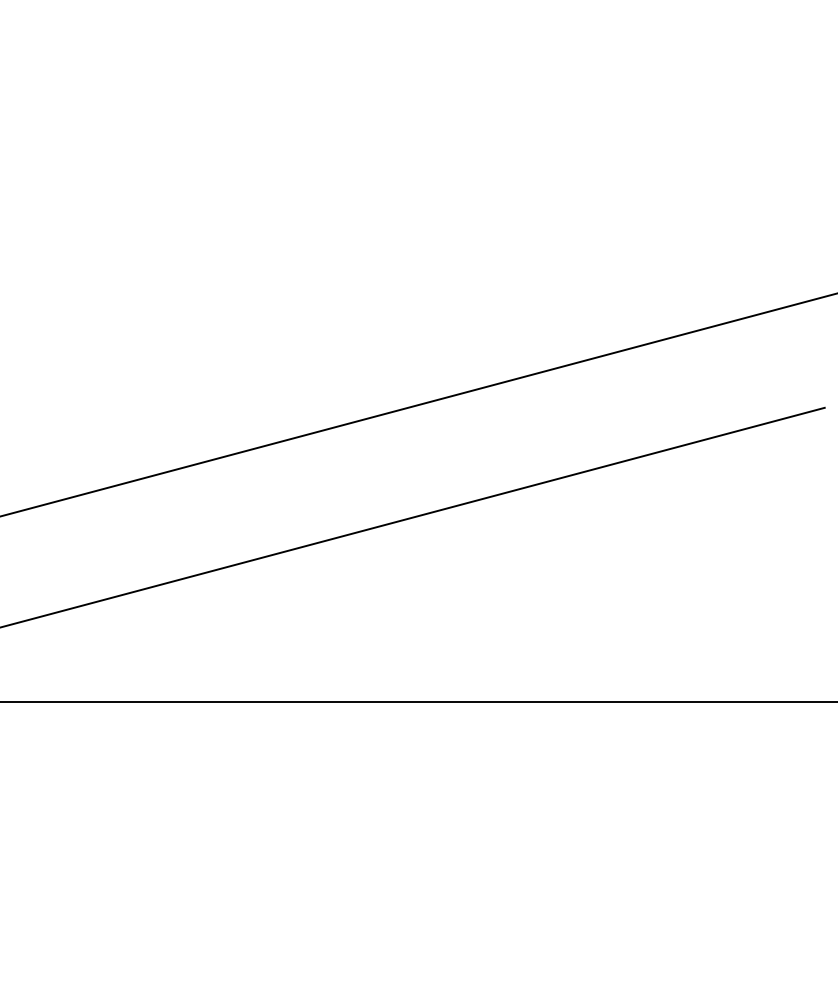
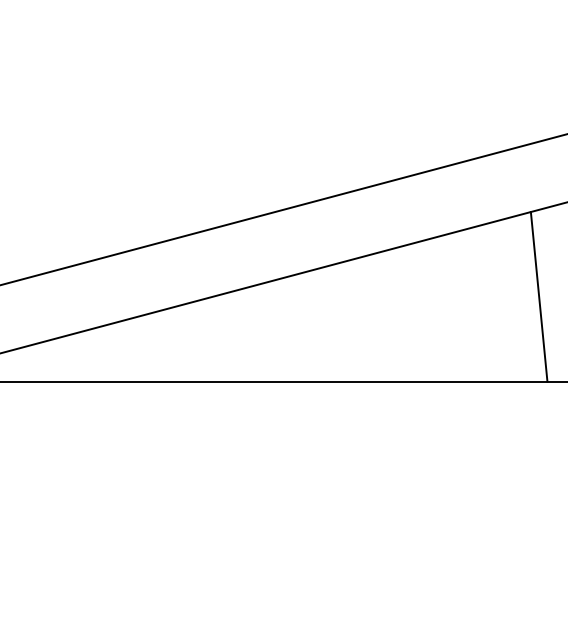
line: (771, 562) -> (538, 296), added

